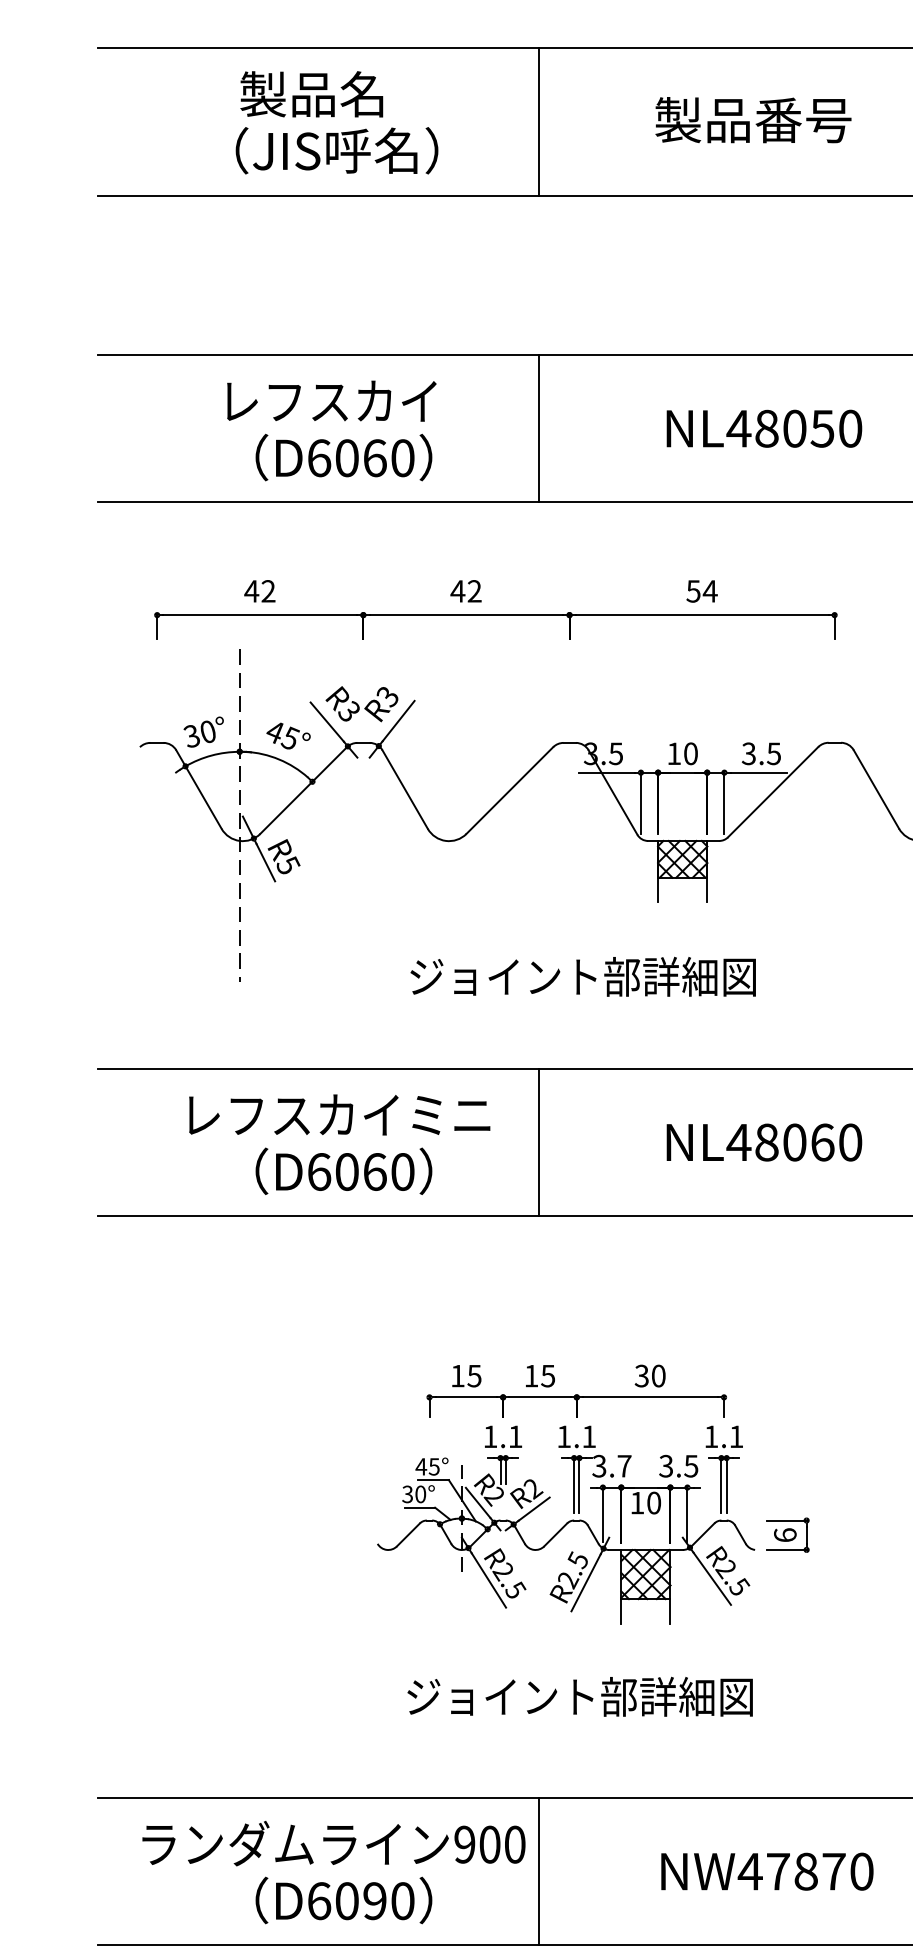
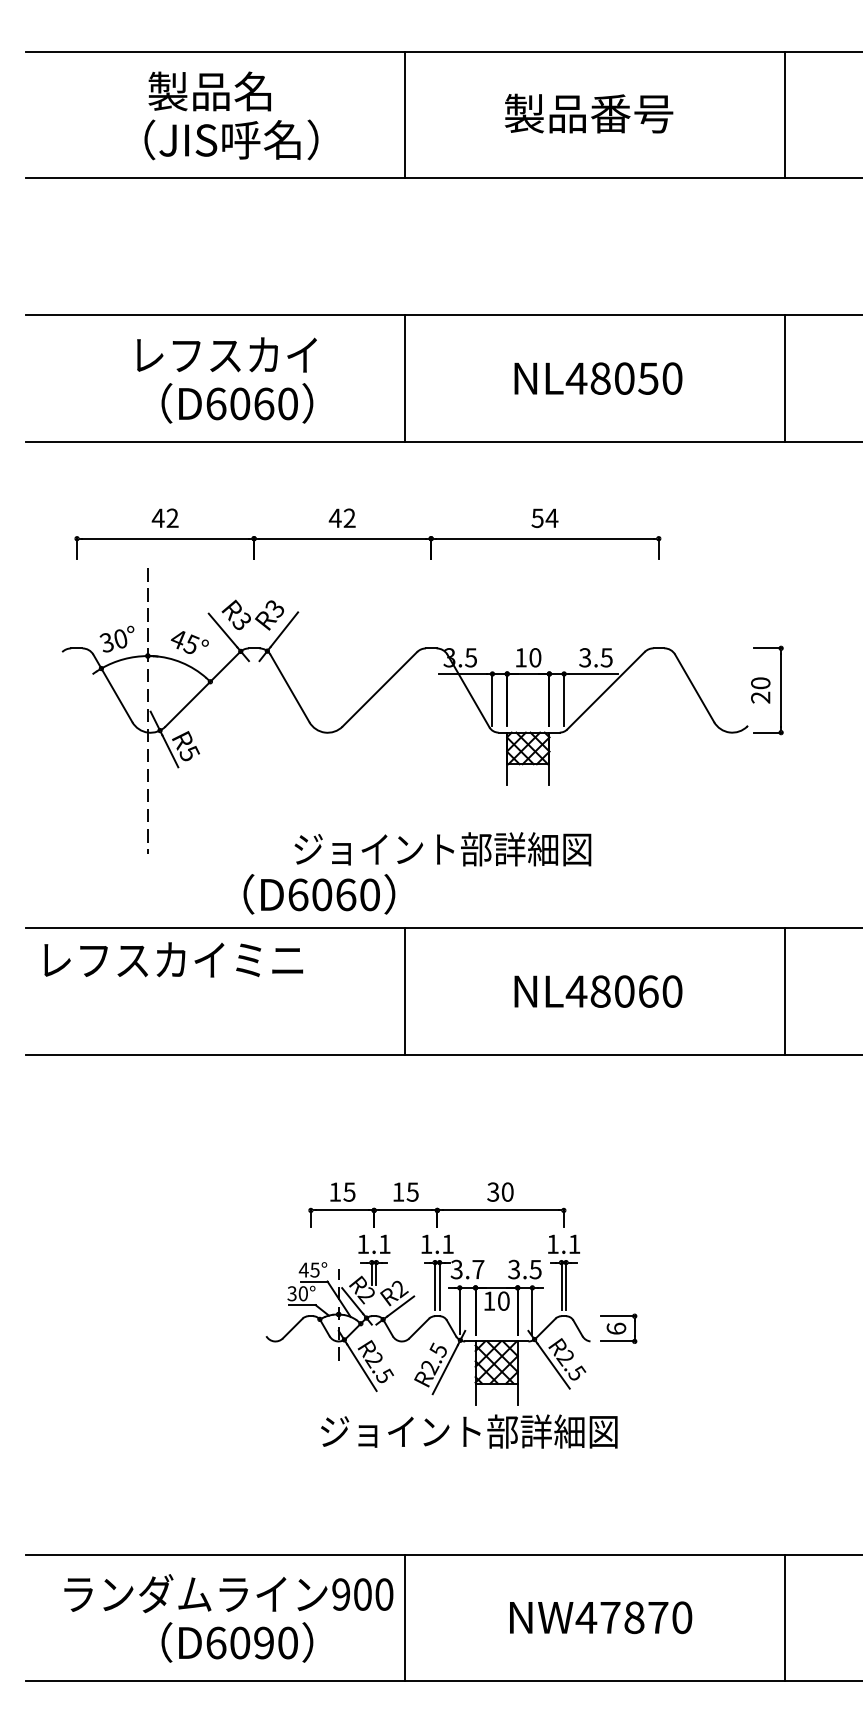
text: (339, 1114) -> (173, 959), moved
text: (344, 1171) -> (319, 894), moved
text: (580, 1696) -> (469, 1431), moved

